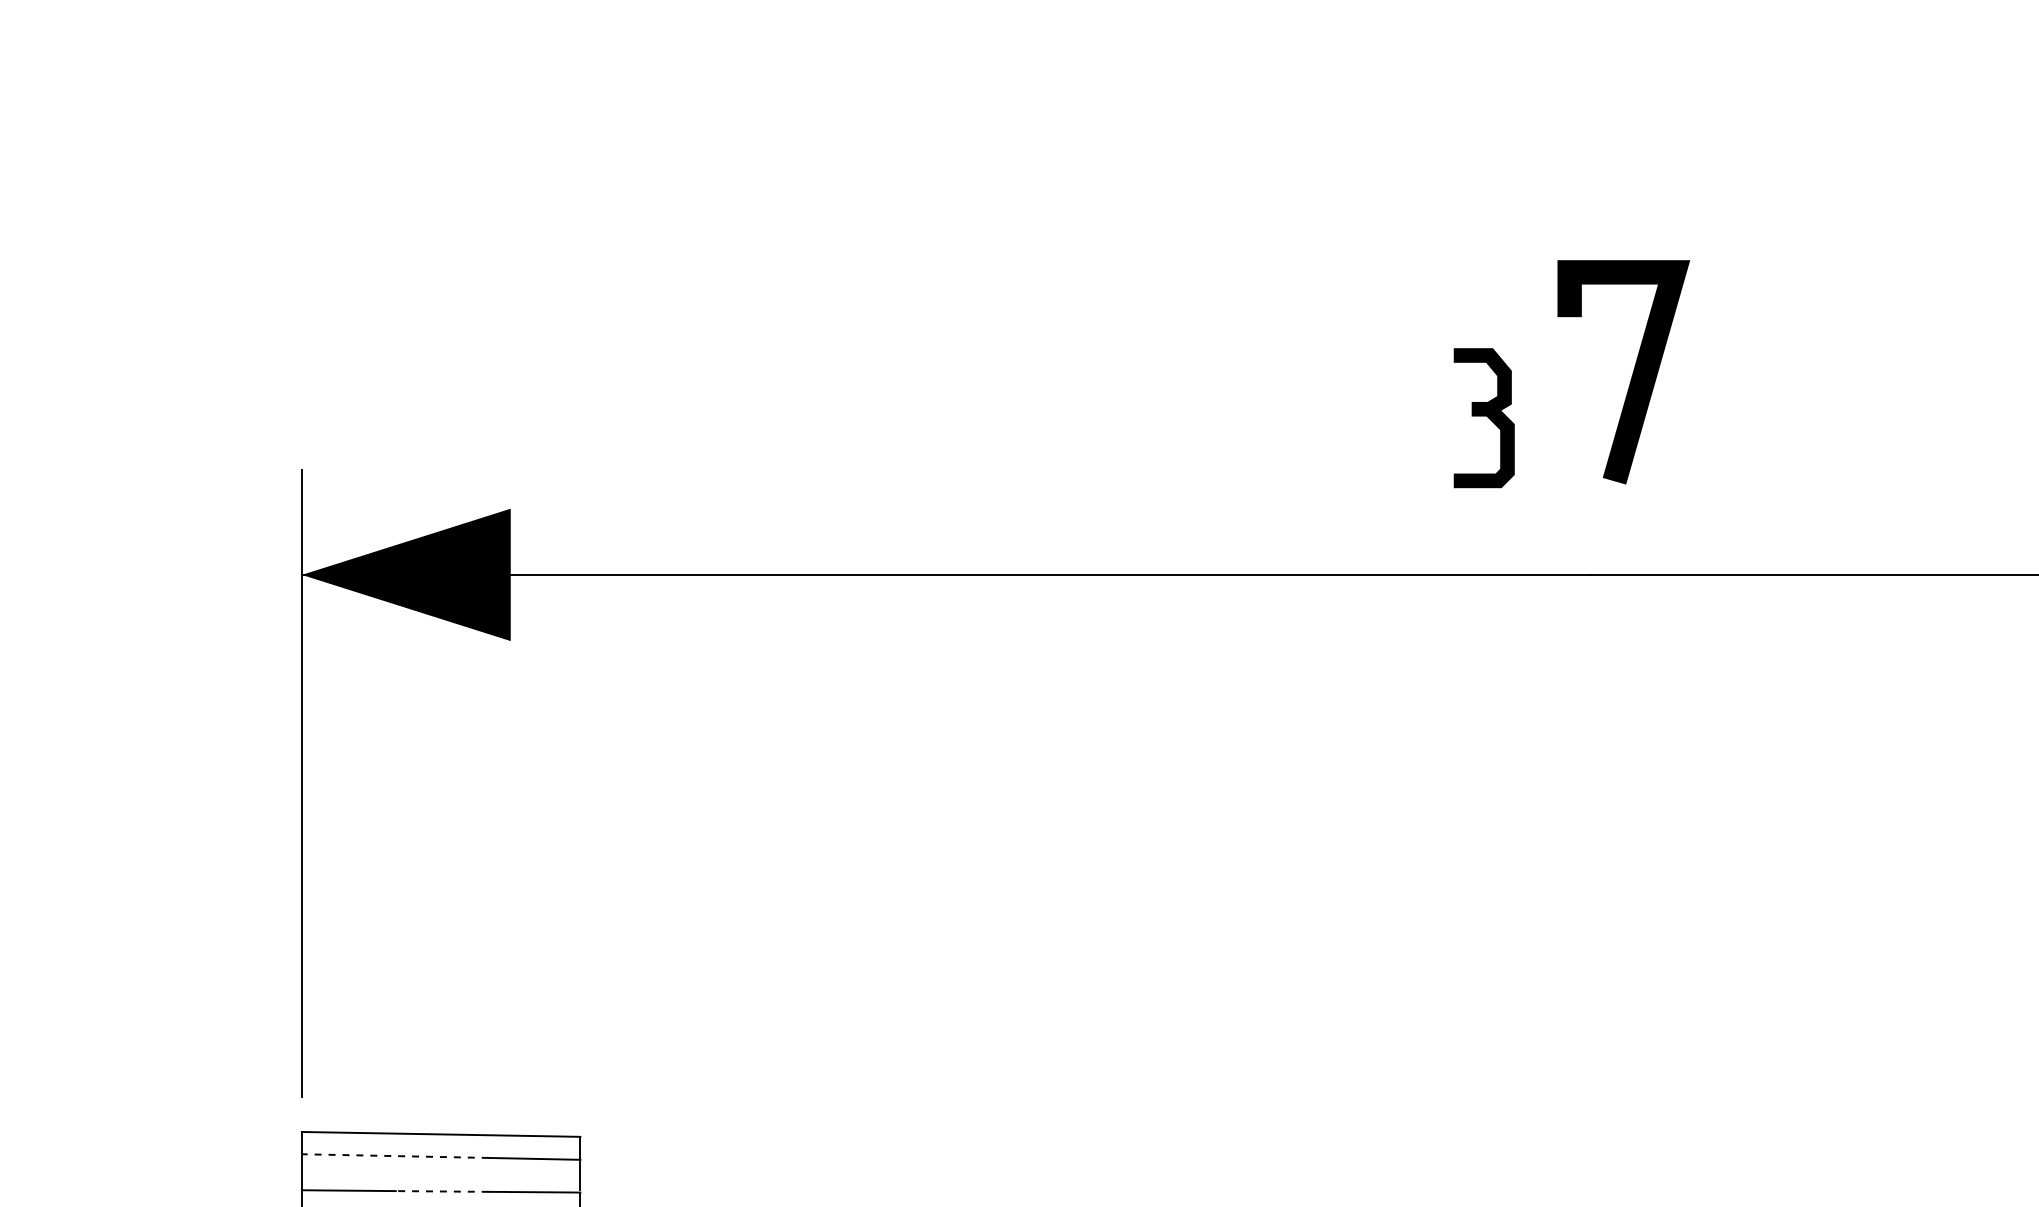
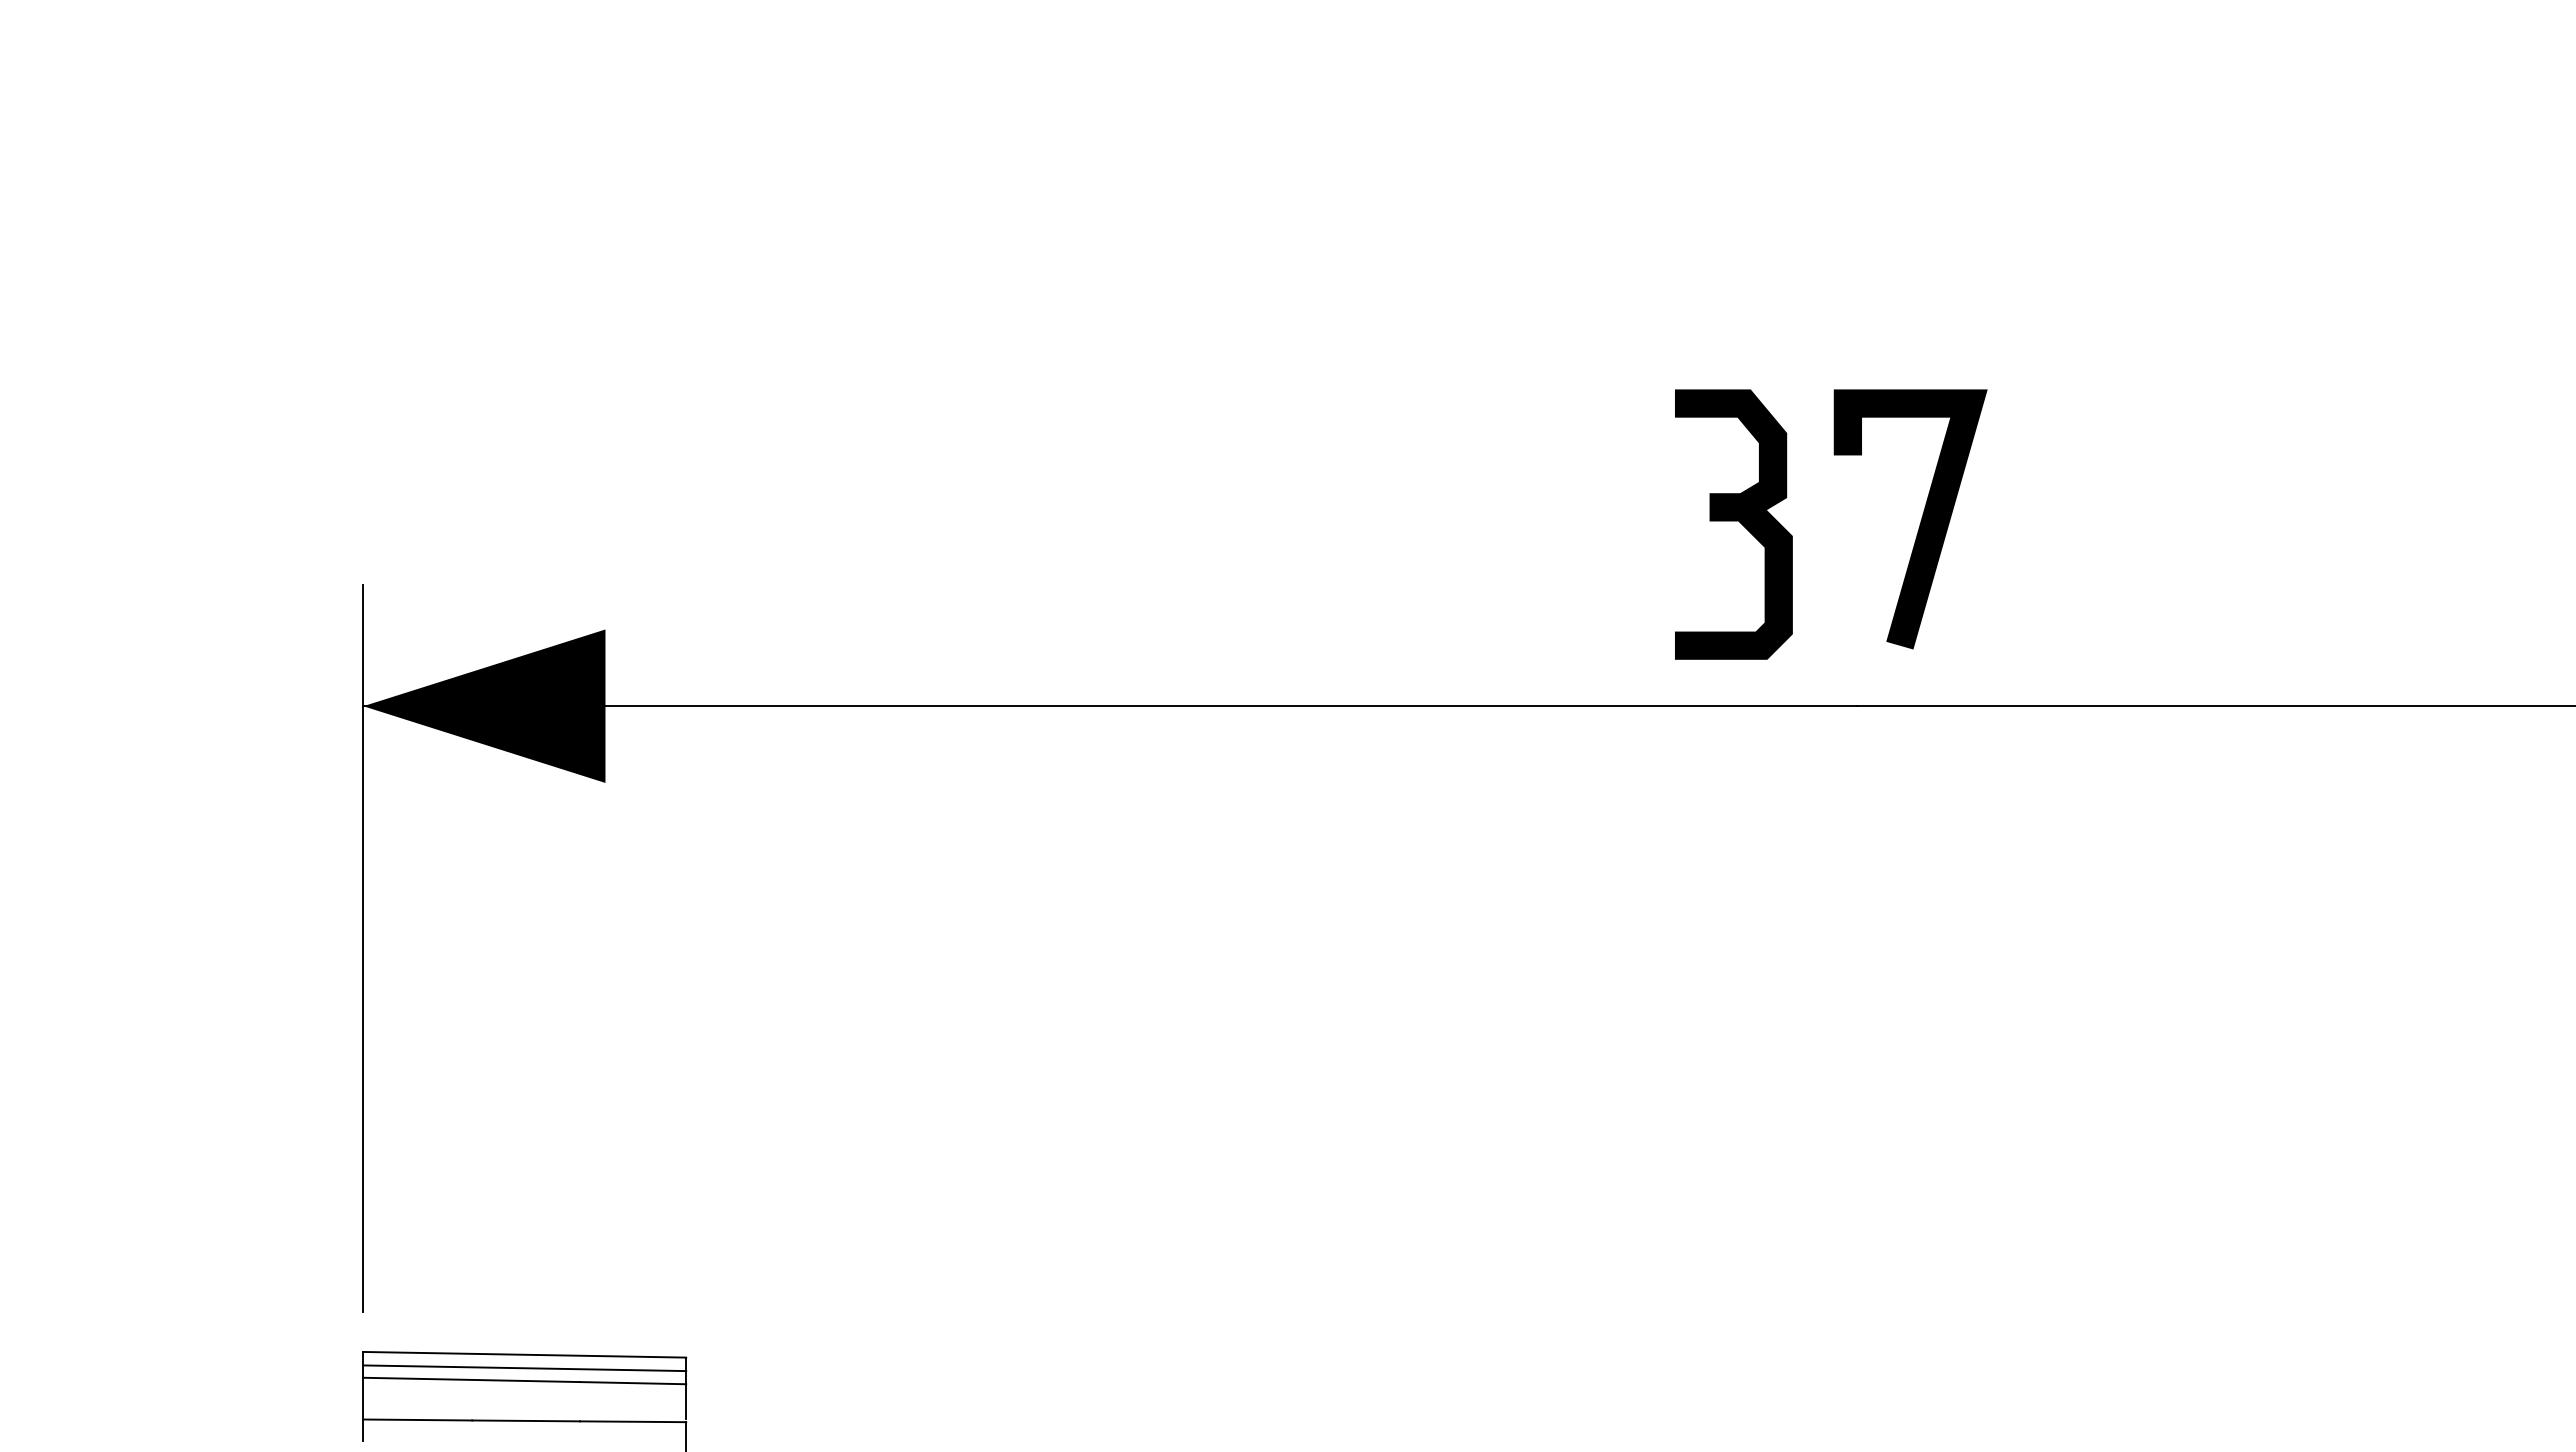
line: (1632, 374) -> (1920, 521), moved
part: (1483, 418) -> (1733, 524), size x1.67
line: (440, 1146) -> (524, 1368), added
line: (395, 1155) -> (471, 1379), dashed -> solid
line: (442, 1191) -> (526, 1420), dashed -> solid

